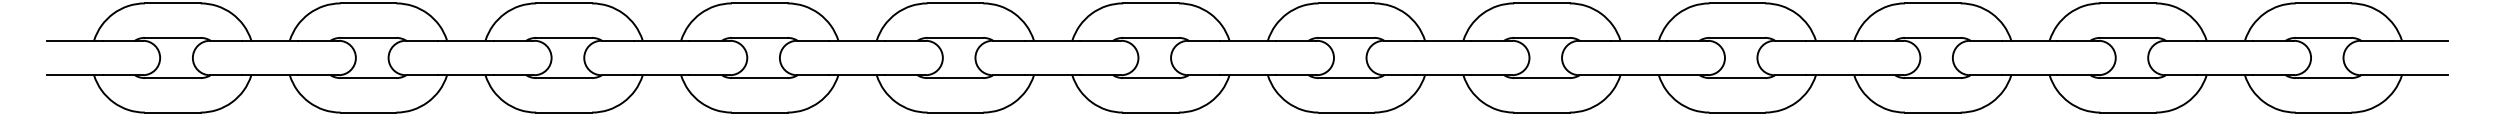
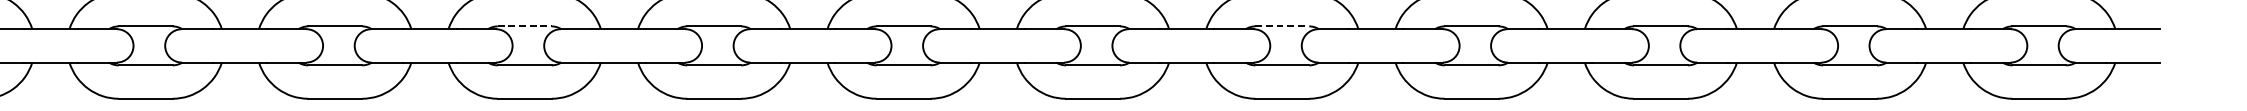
line: (759, 37) -> (524, 26), solid -> dashed
line: (1541, 37) -> (1281, 26), solid -> dashed

